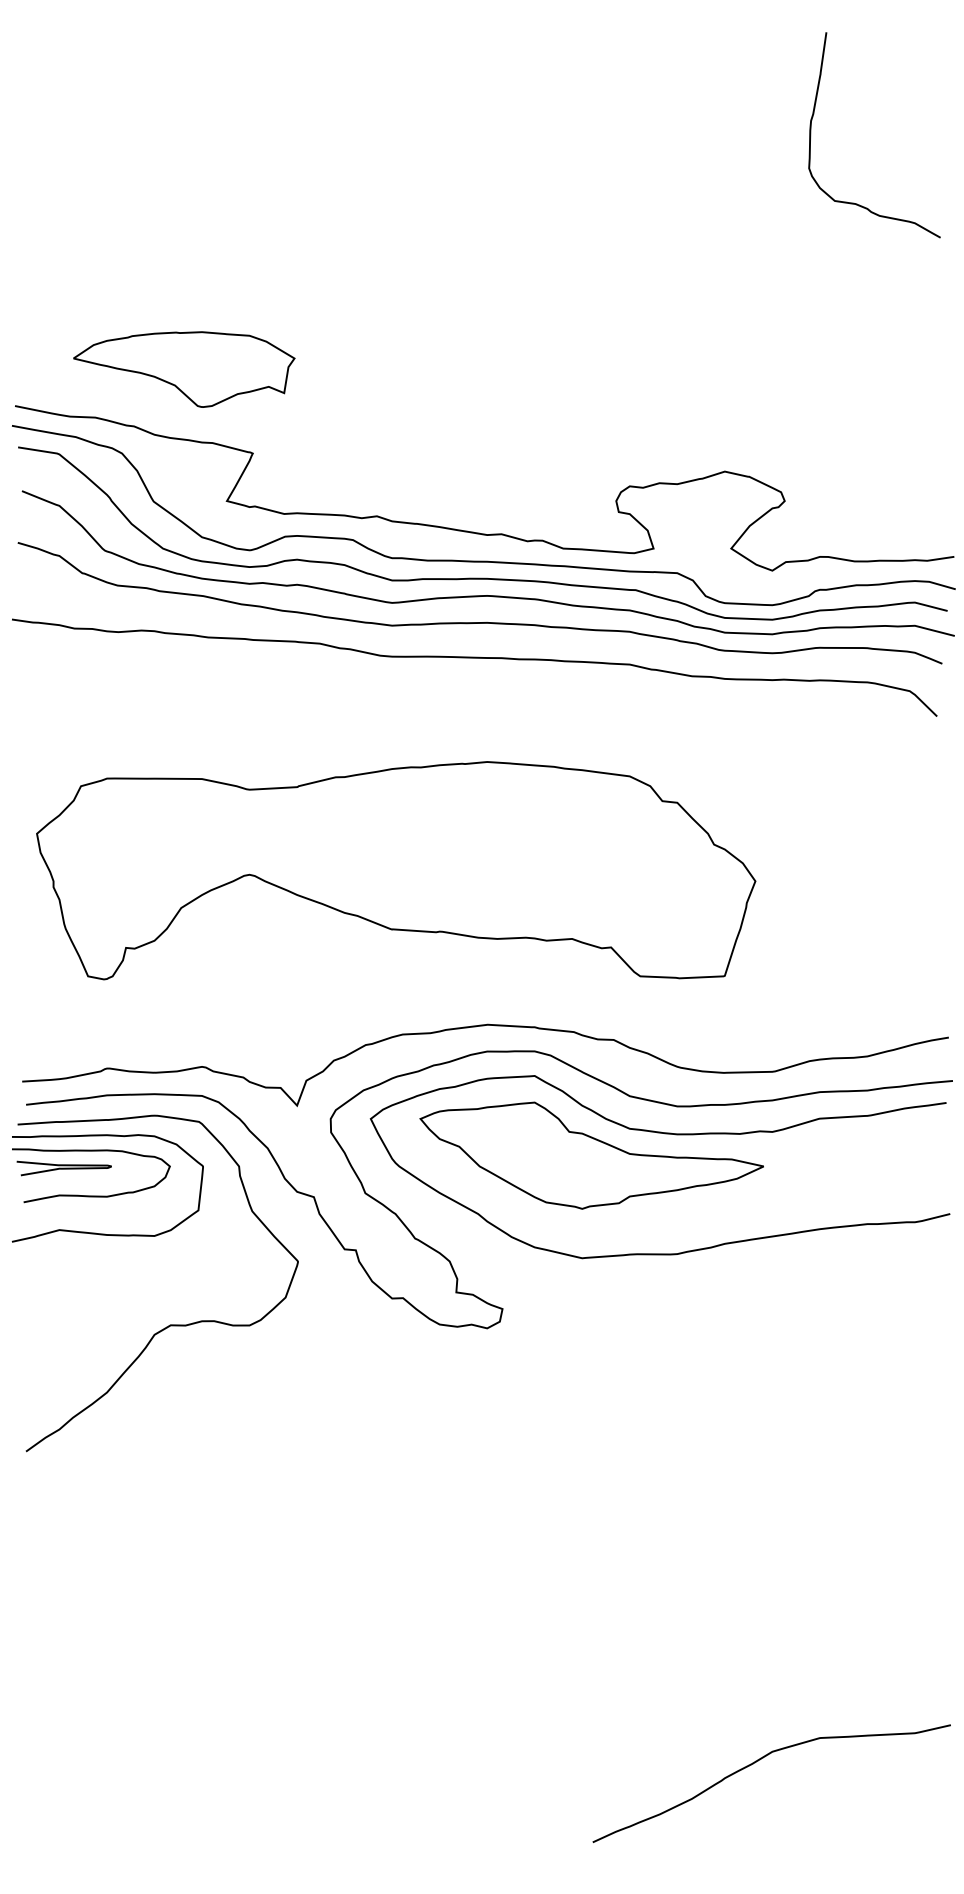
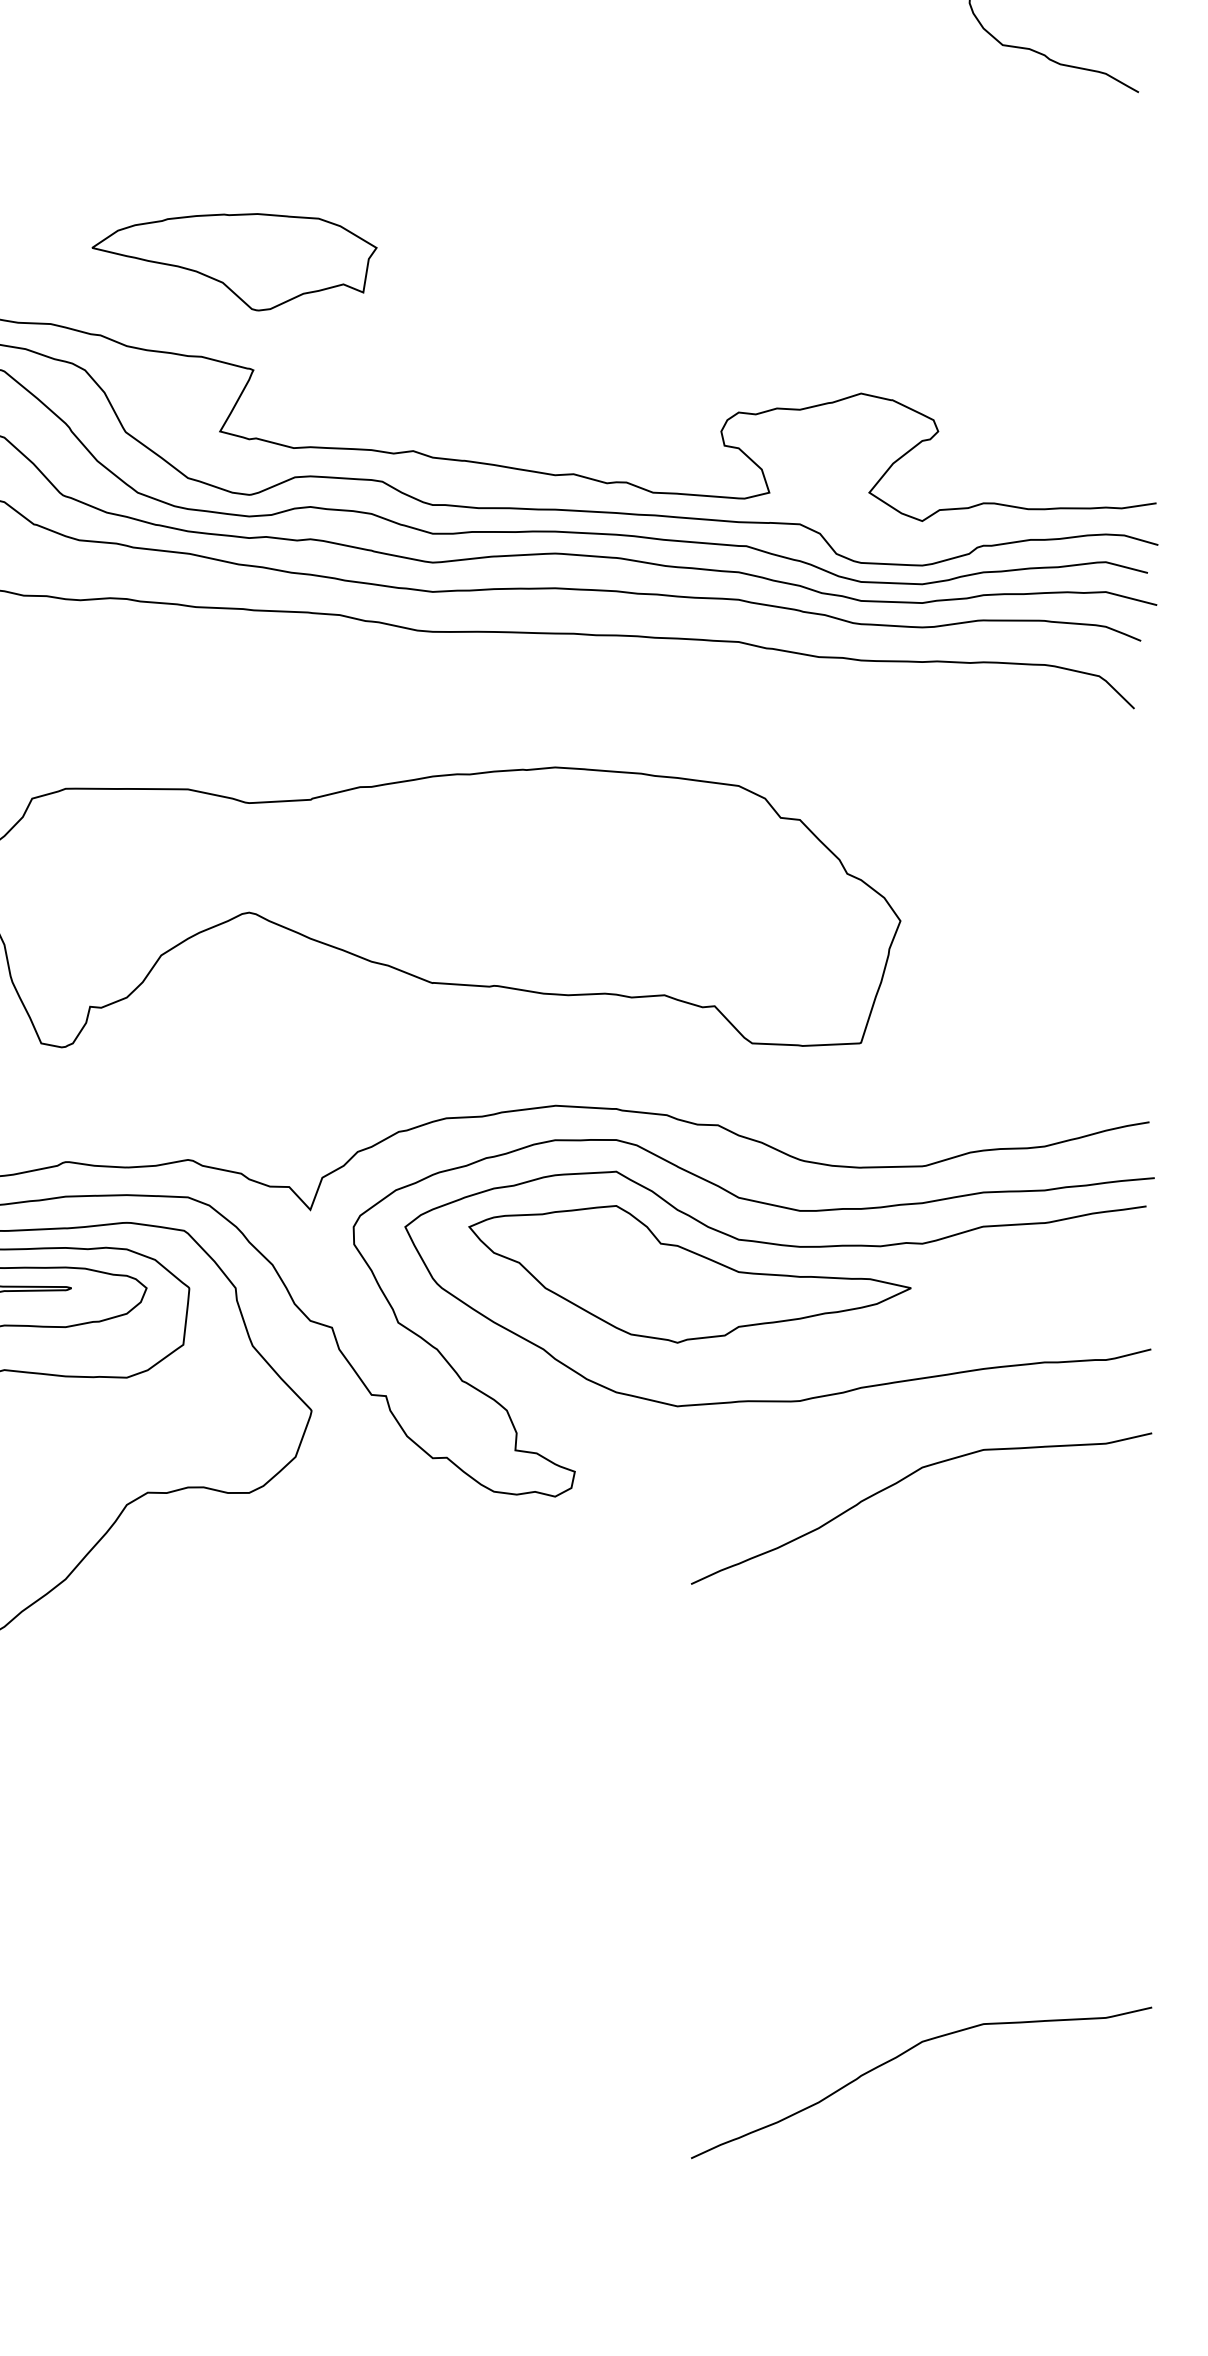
part: (184, 369) -> (234, 262), moved
curve: (758, 1315) -> (904, 1480), added

